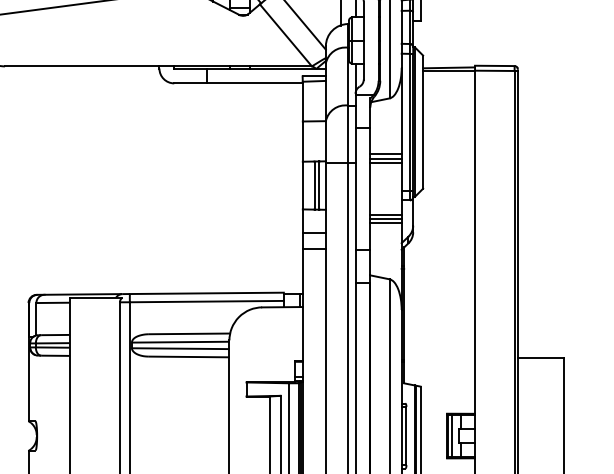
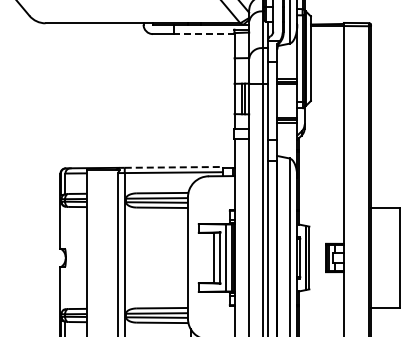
line: (253, 83) -> (203, 34), solid -> dashed
line: (206, 293) -> (173, 167), solid -> dashed

